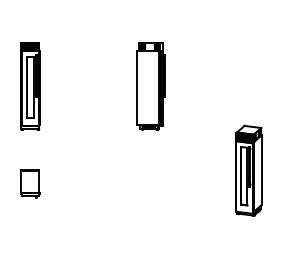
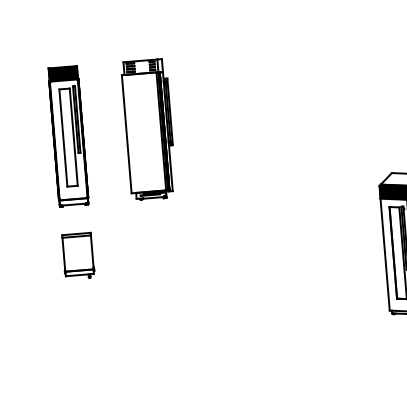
part: (30, 86) -> (68, 136), moved
part: (150, 86) -> (148, 130), moved
part: (30, 183) -> (78, 255), moved

